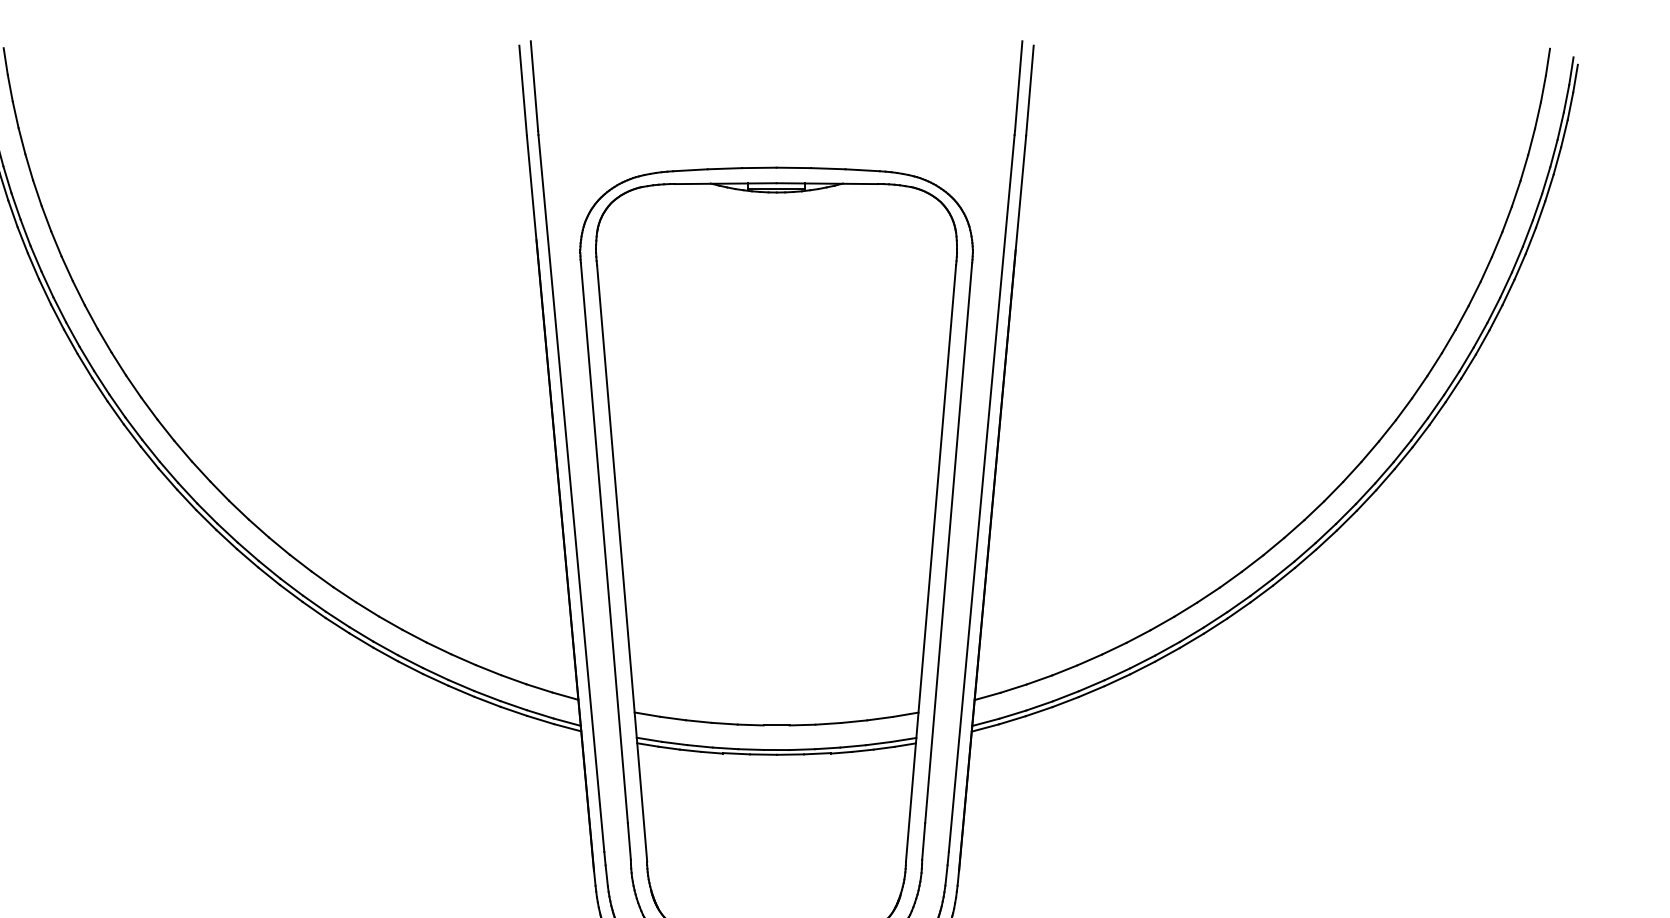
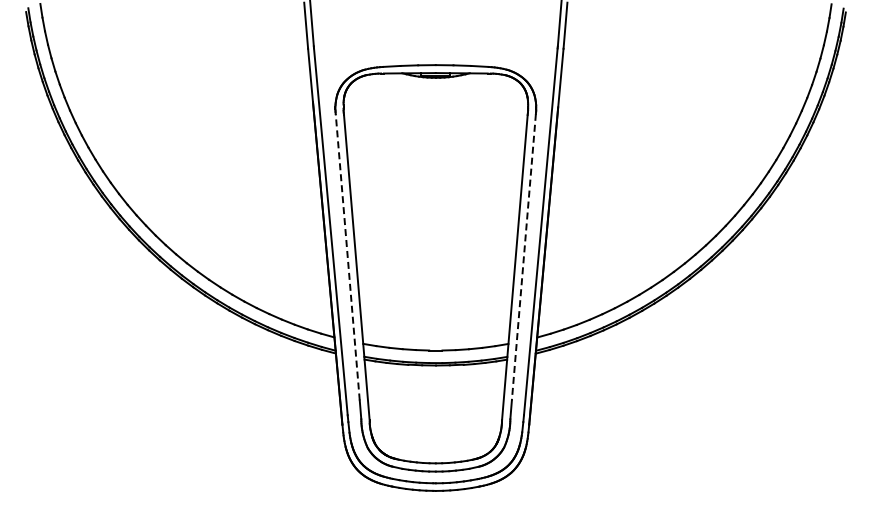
line: (603, 543) -> (347, 257), solid -> dashed
line: (947, 543) -> (523, 257), solid -> dashed

